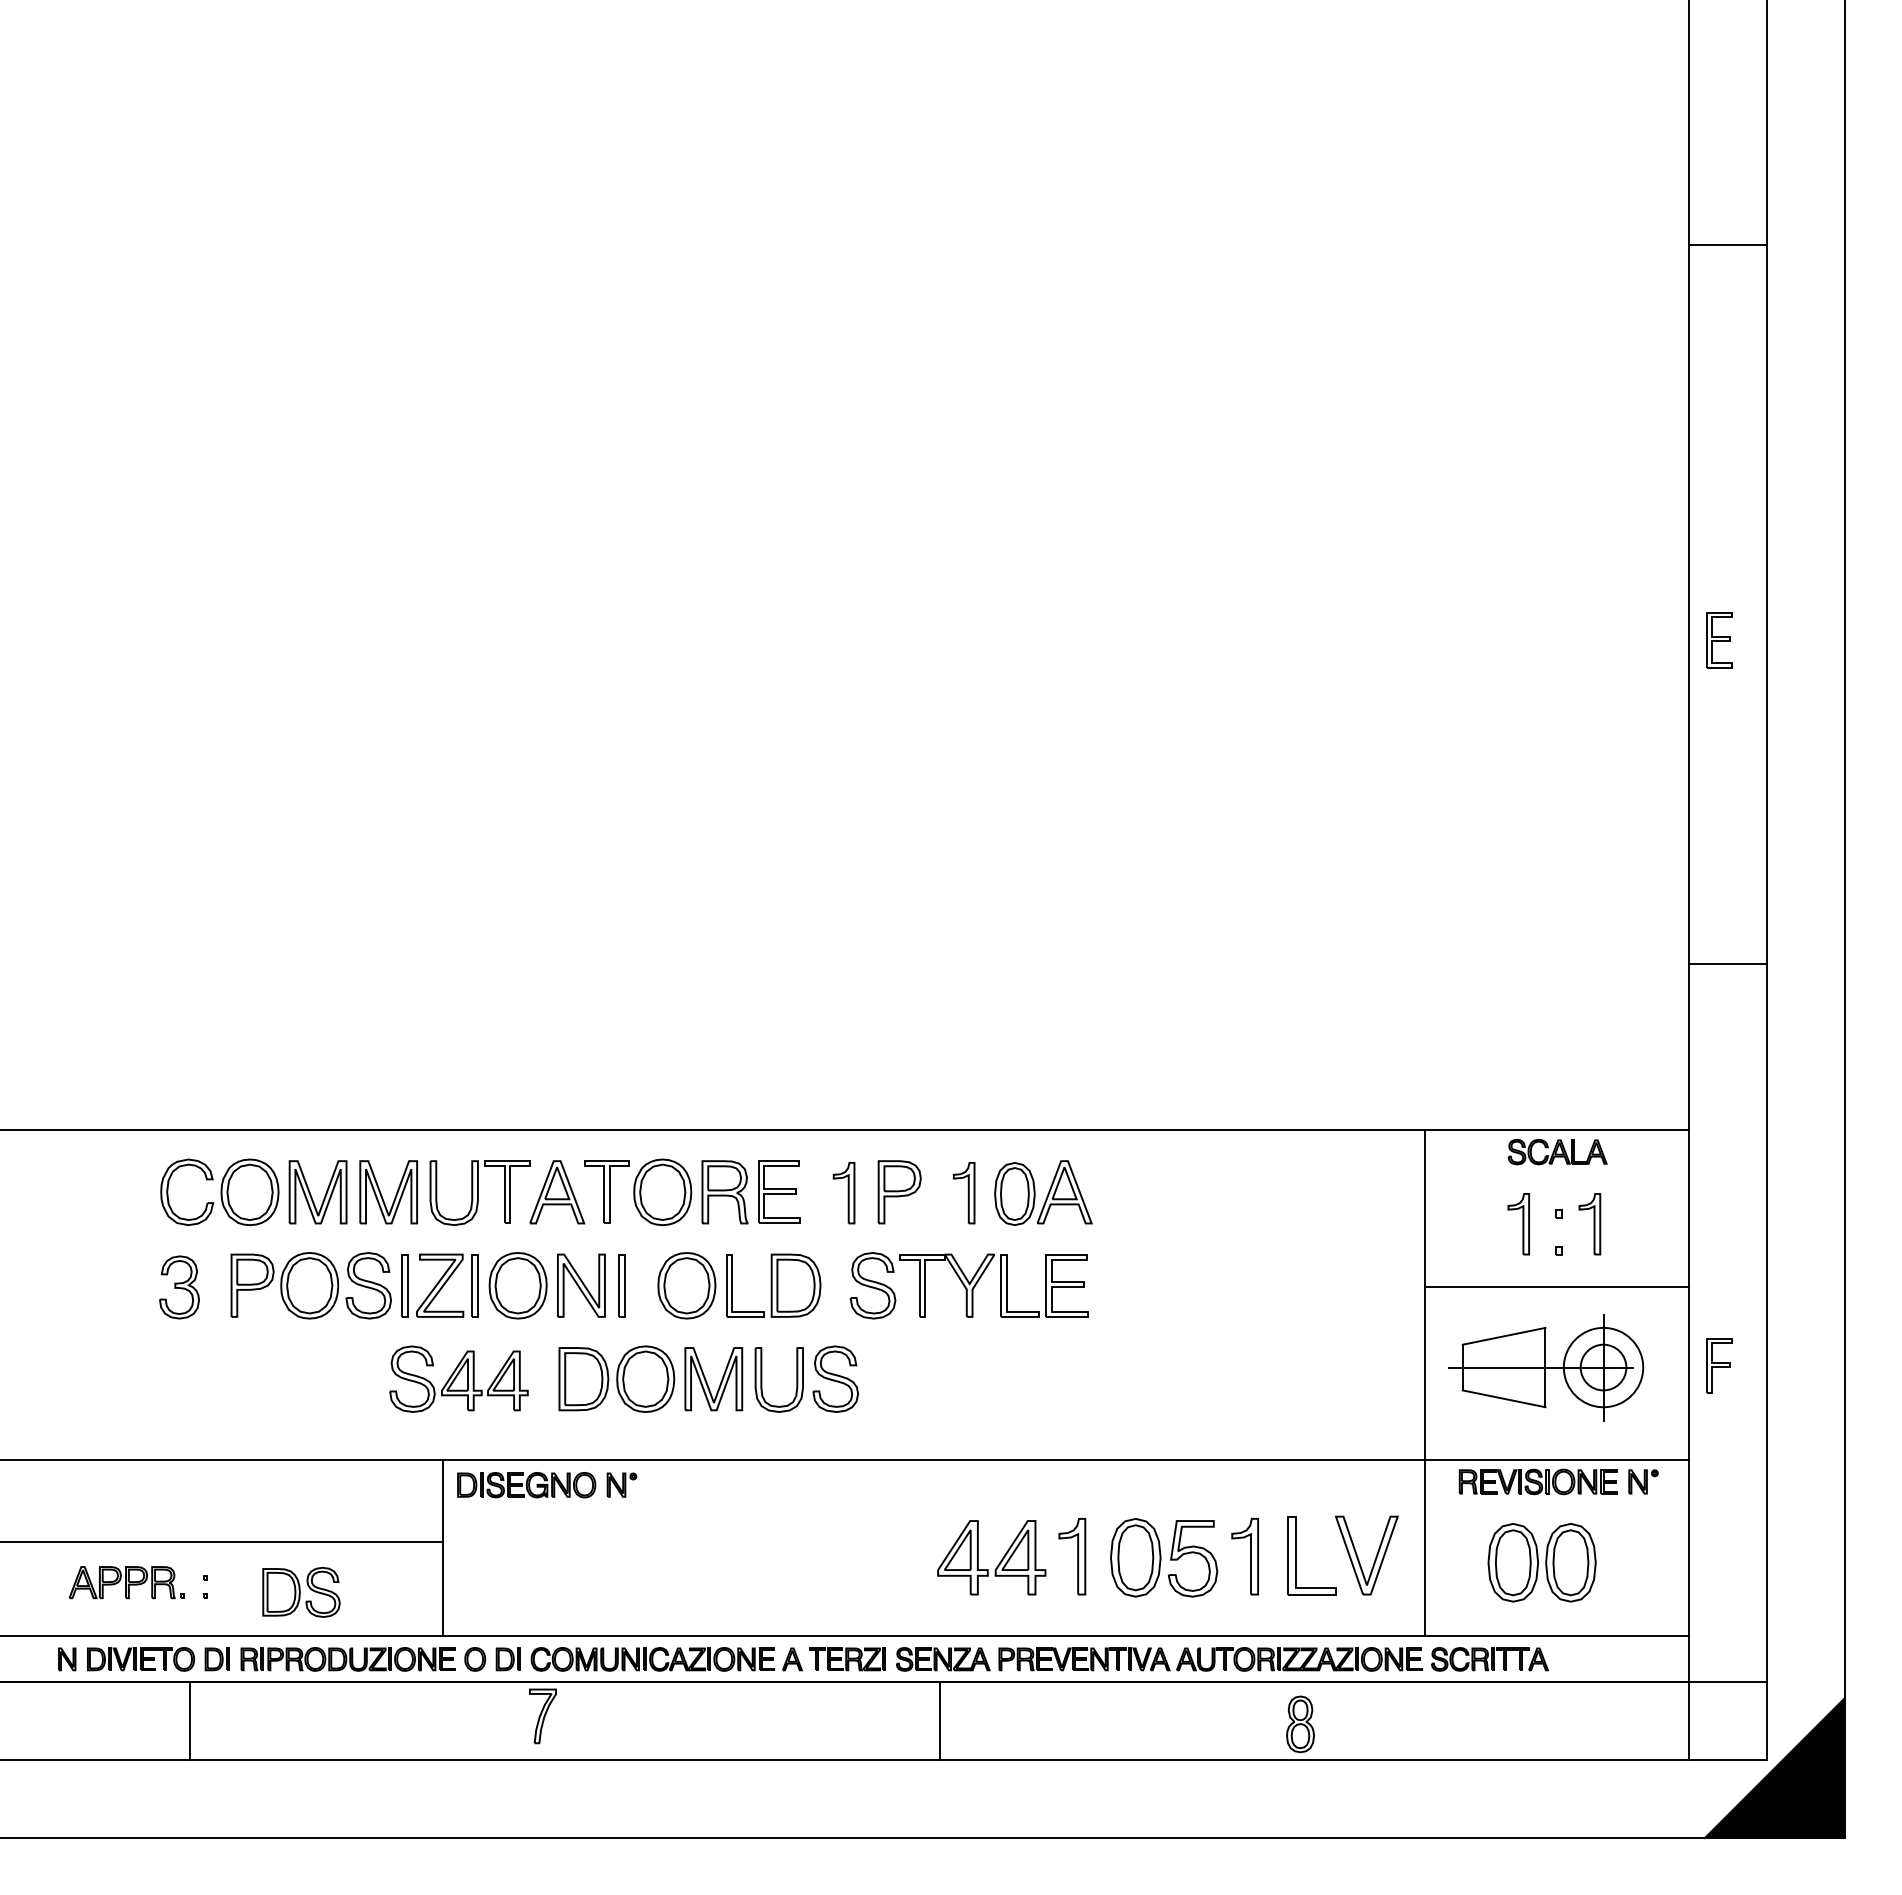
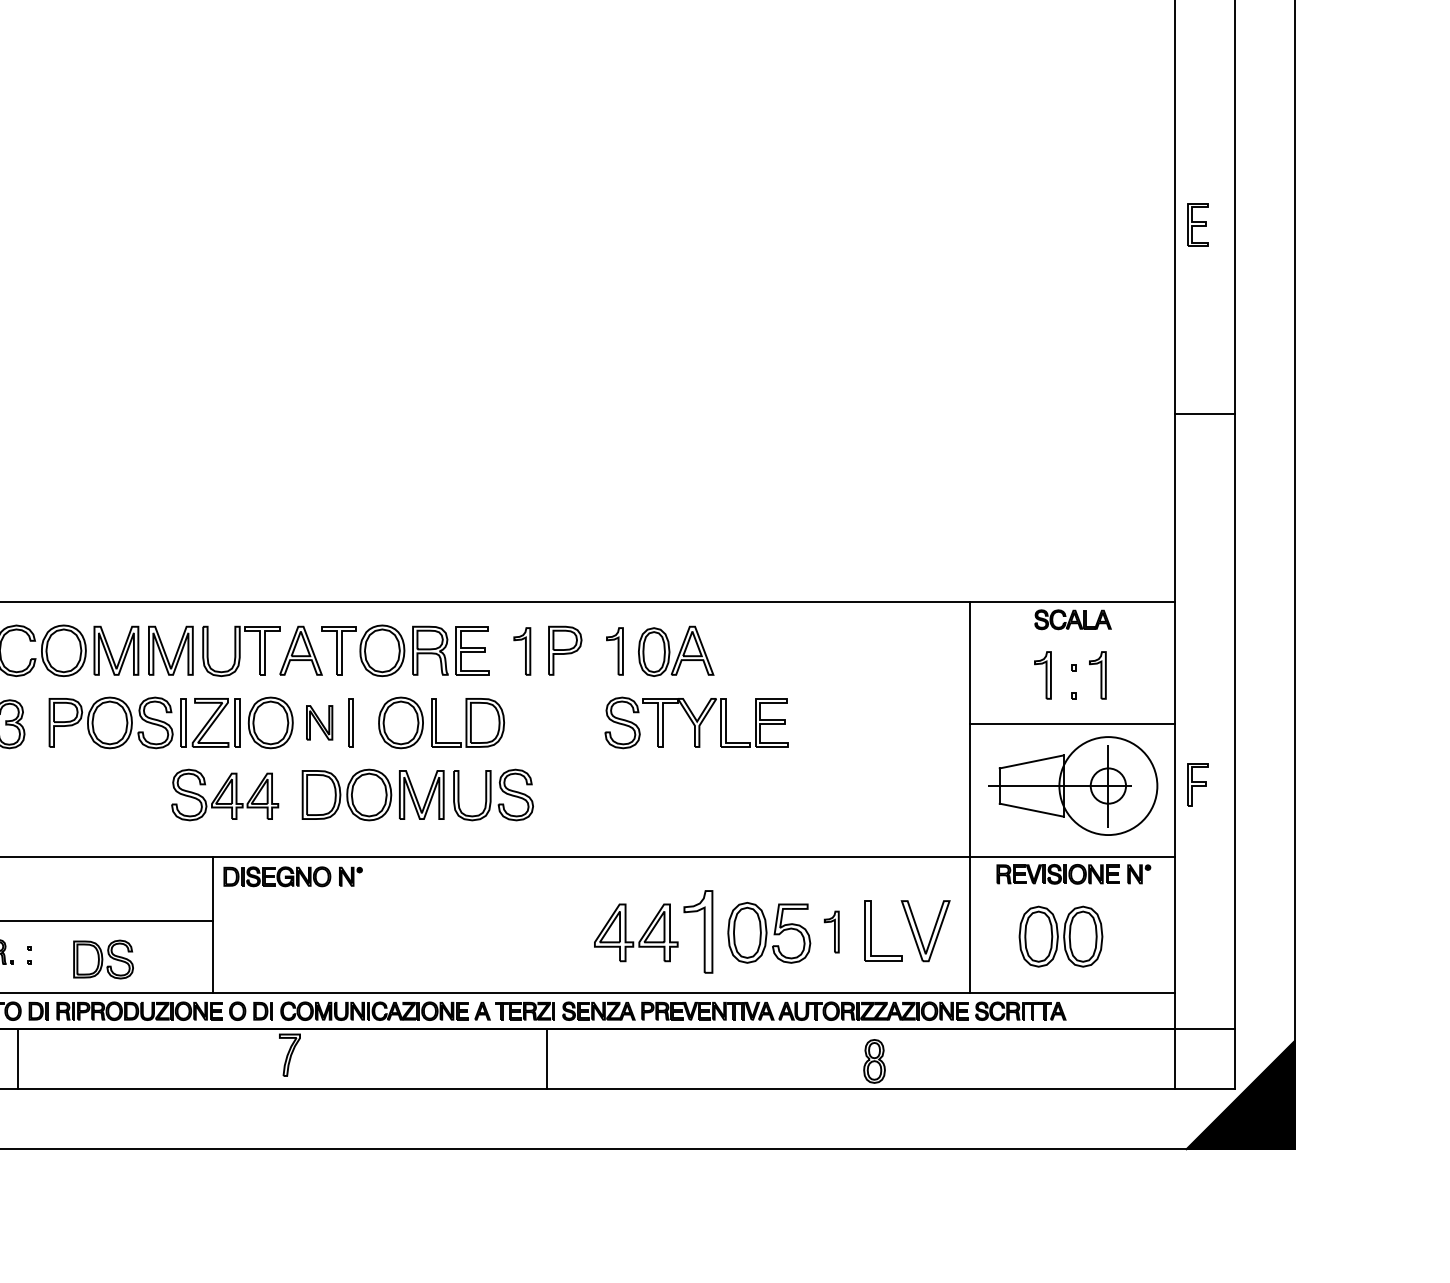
line: (1728, 963) -> (1204, 414), moved
part: (581, 1285) -> (319, 722), size x0.7
part: (968, 1285) -> (696, 722), moved
circle: (1603, 1367) -> (1108, 786), size x1.6
part: (1072, 1556) -> (698, 931), size x1.4
part: (1244, 1556) -> (831, 931), size x0.7
line: (939, 1721) -> (546, 1059), moved

